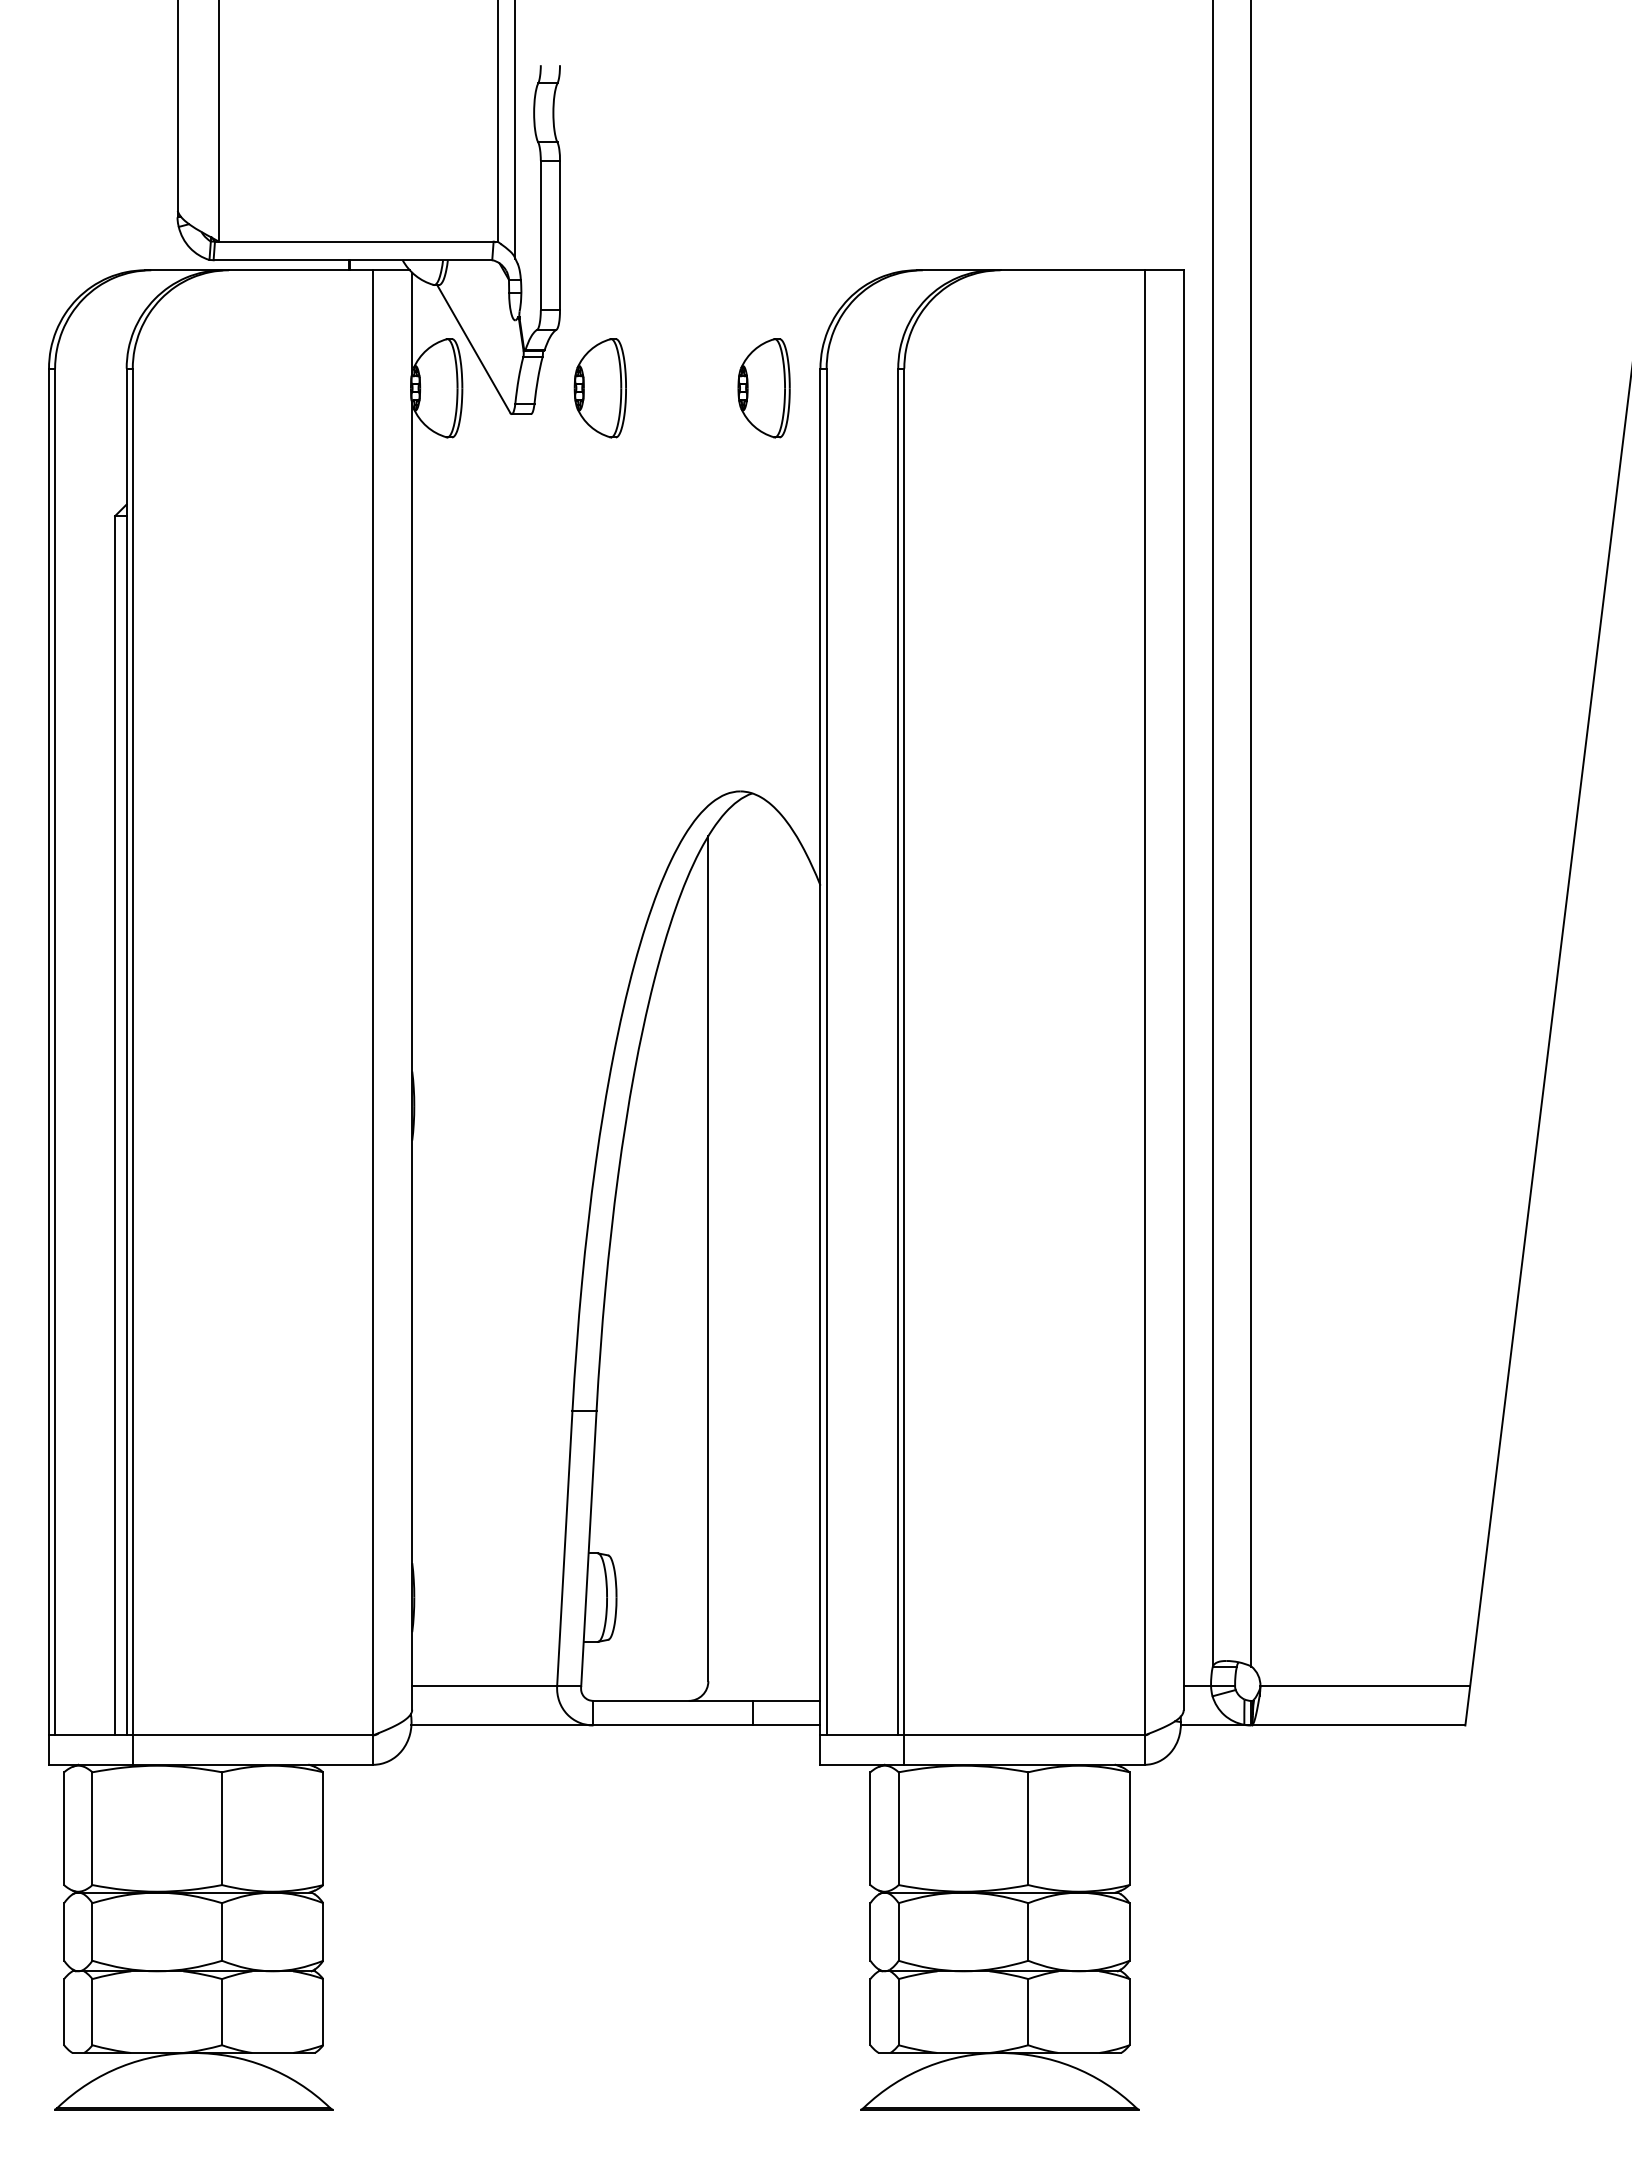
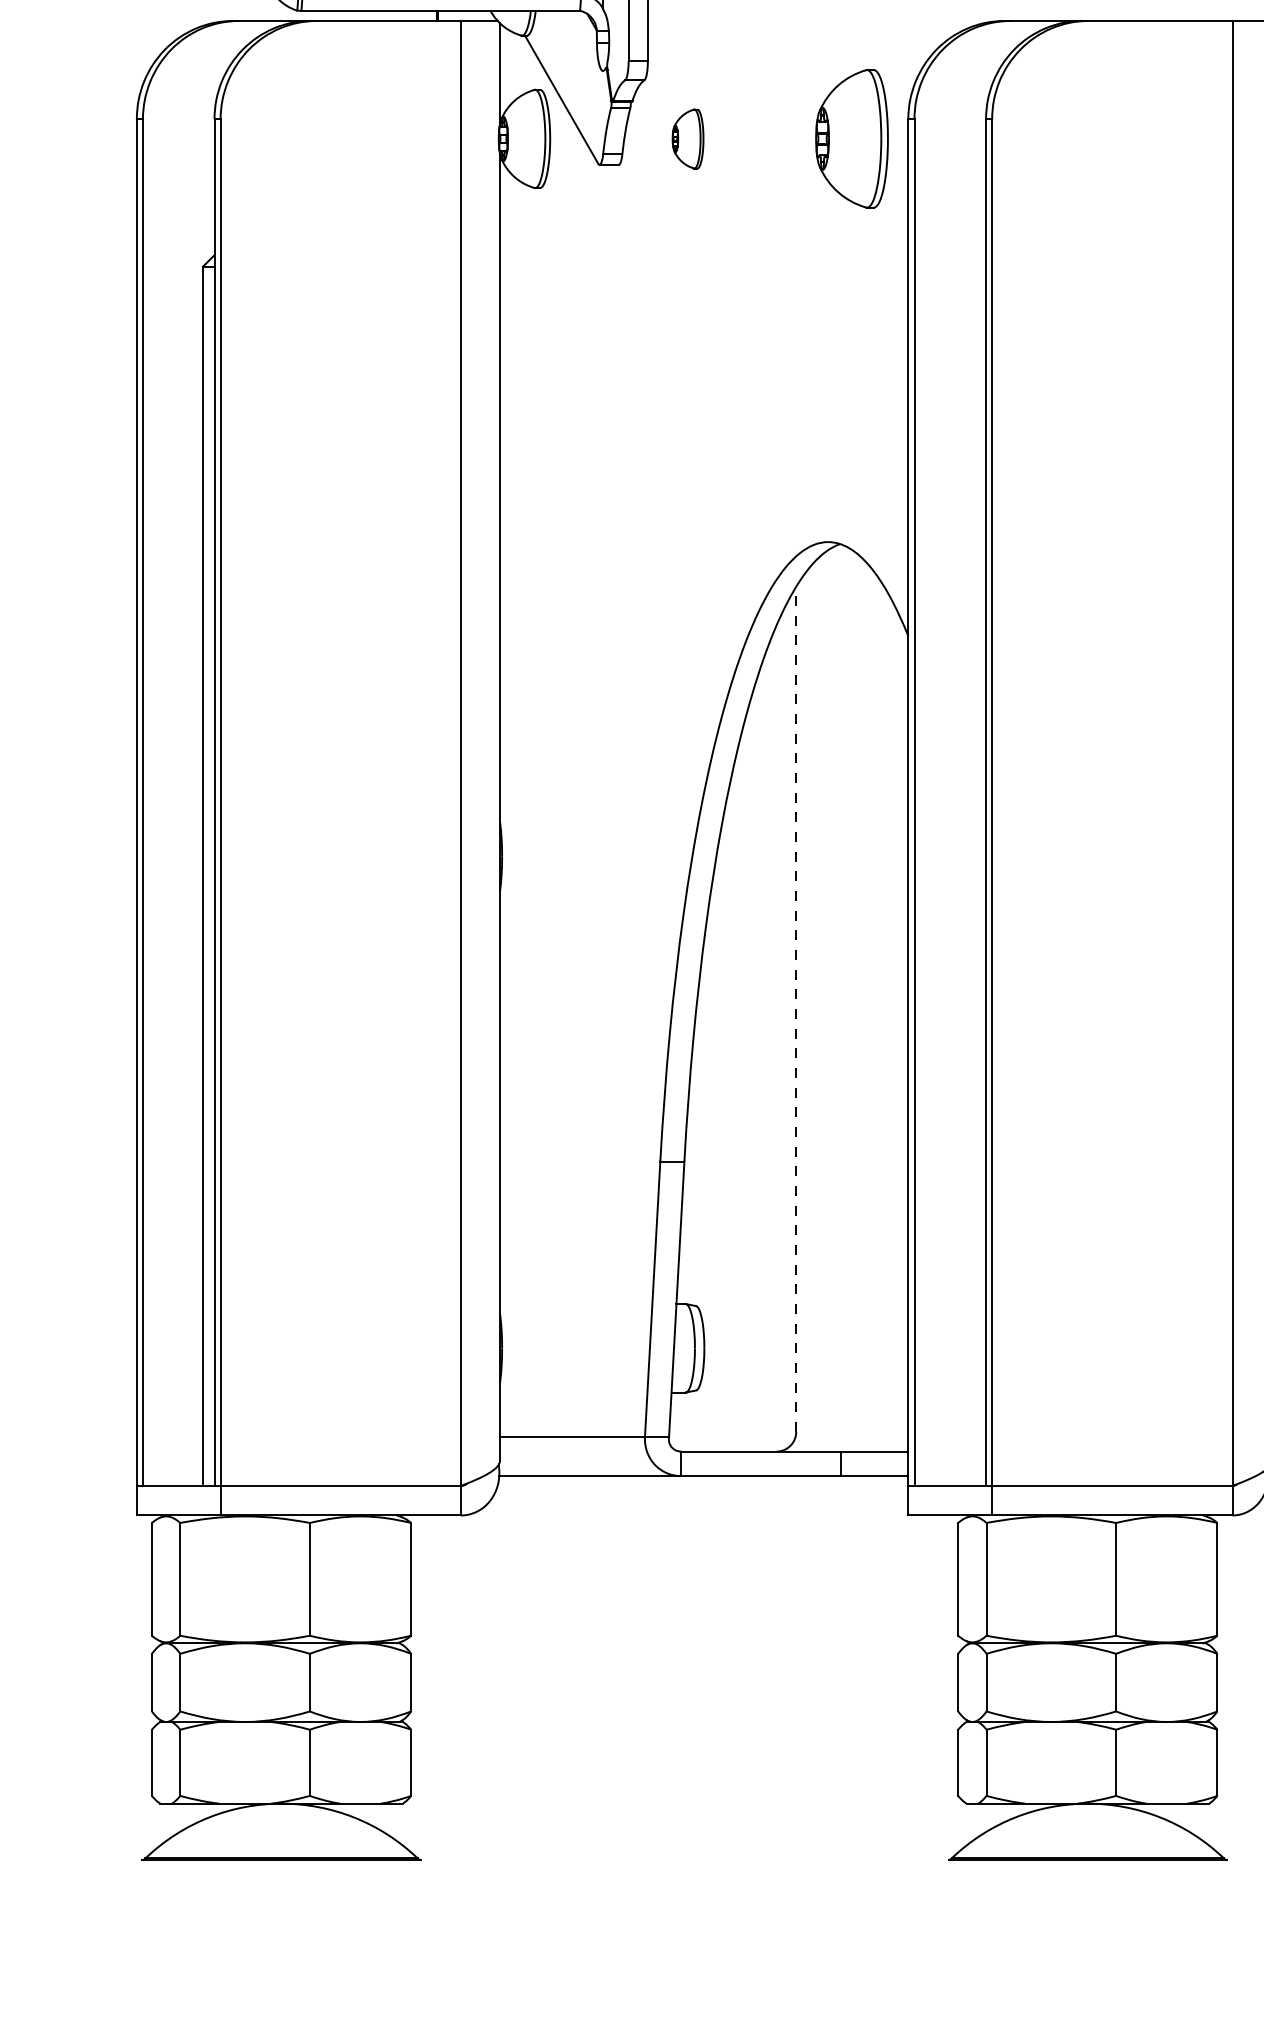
part: (599, 388) -> (687, 139), size x0.6
part: (763, 388) -> (851, 139), size x1.4
line: (708, 1258) -> (796, 1009), solid -> dashed

